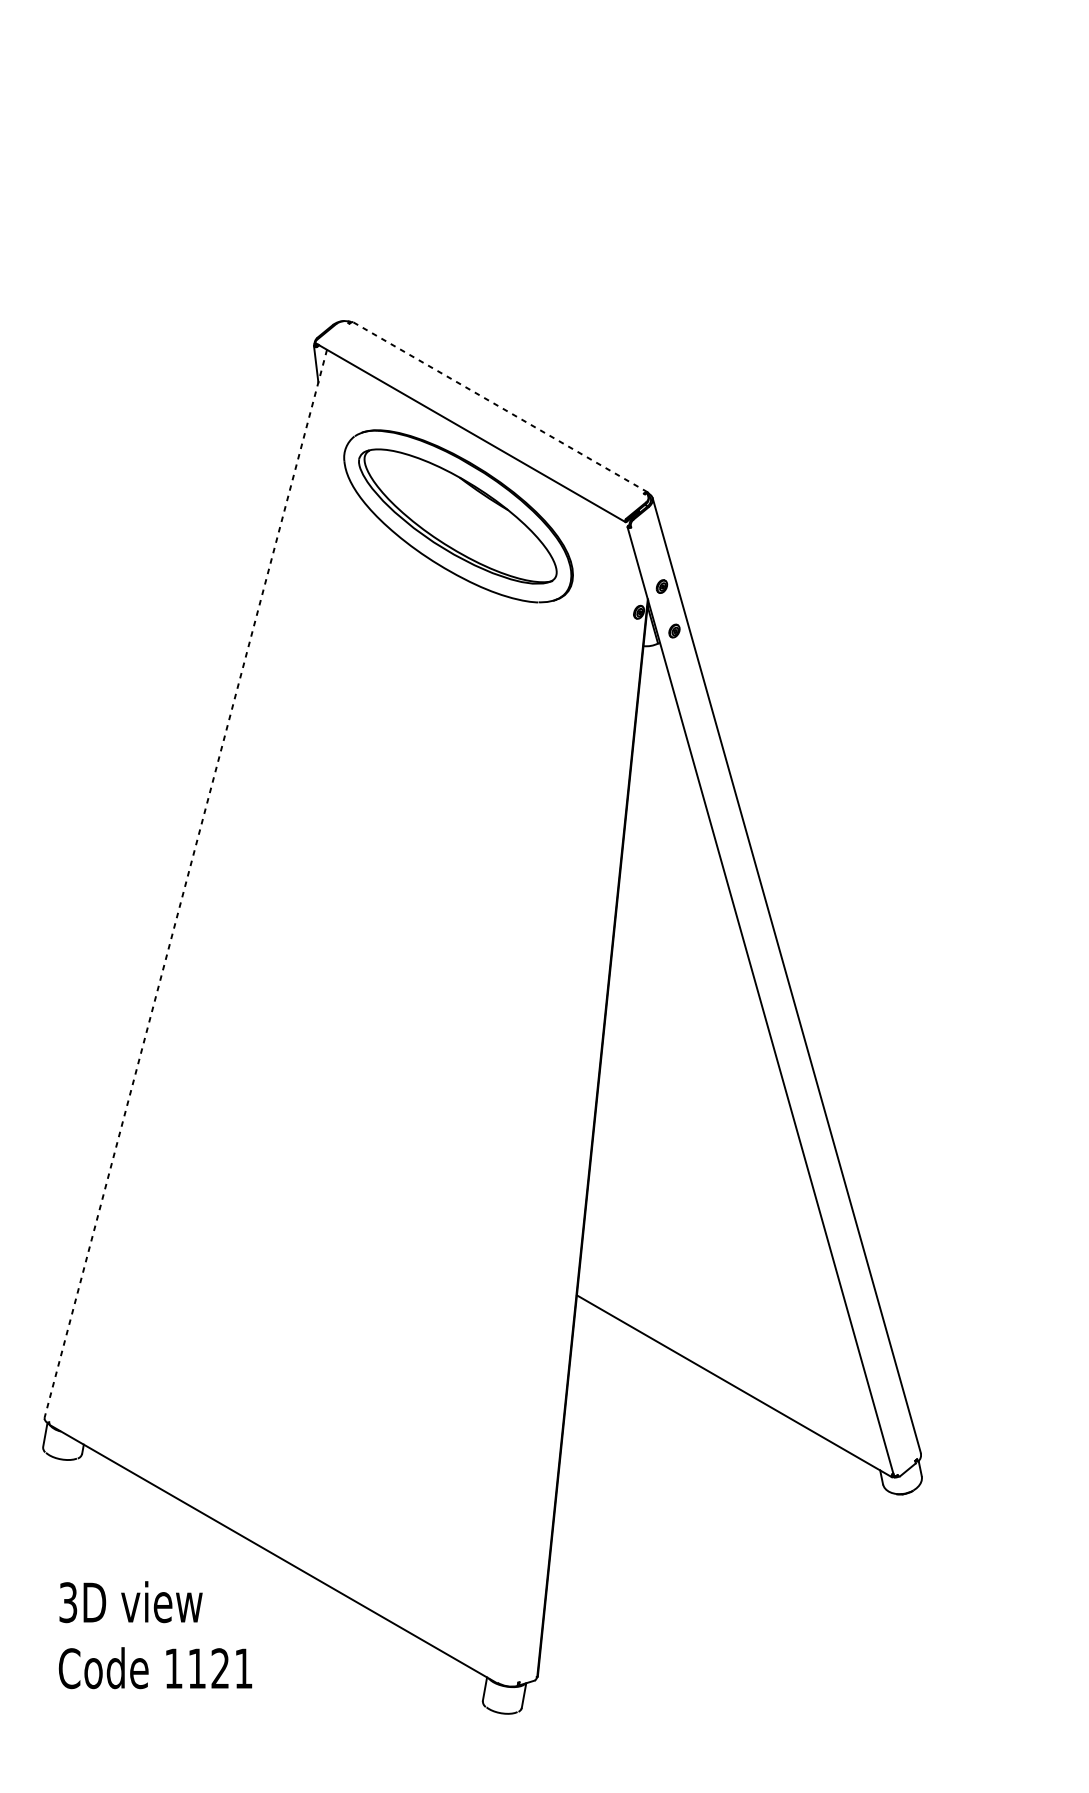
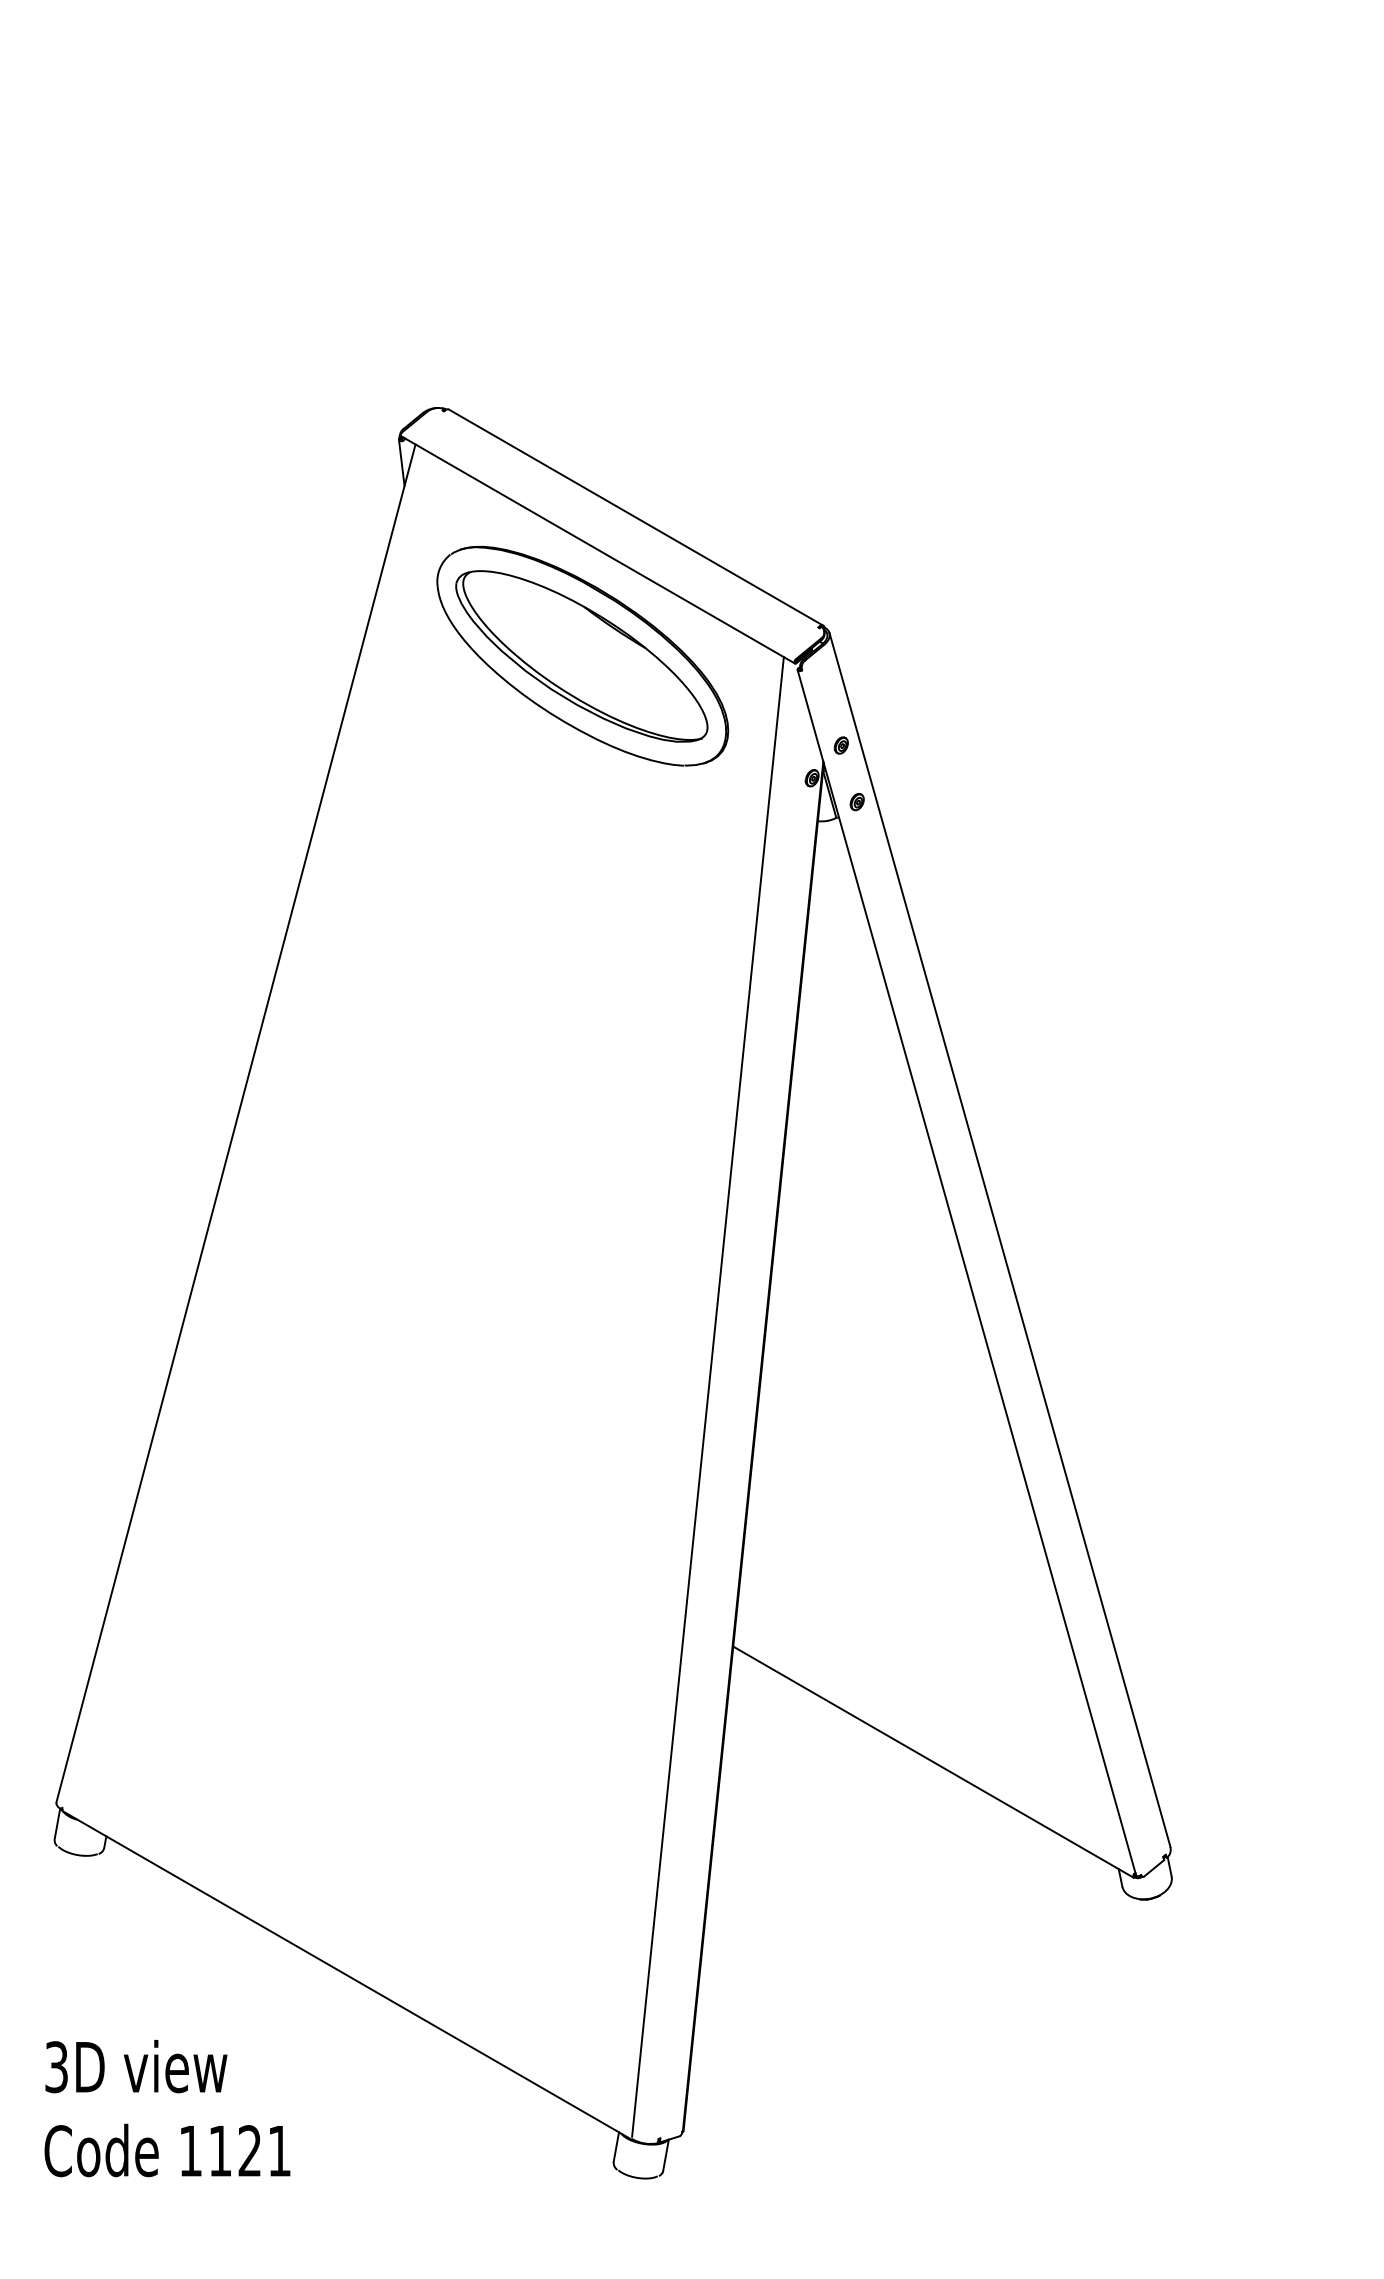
line: (500, 407) -> (635, 517), dashed -> solid
line: (185, 883) -> (235, 1123), dashed -> solid
line: (556, 1098) -> (707, 1396), added
text: (155, 1635) -> (167, 2108), moved

